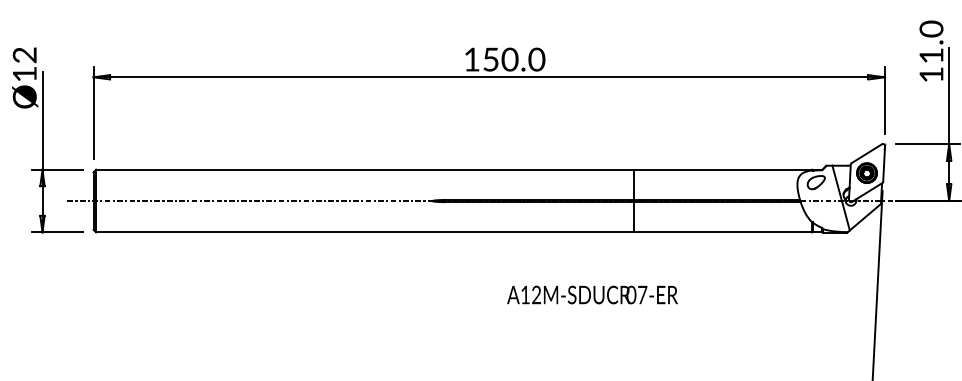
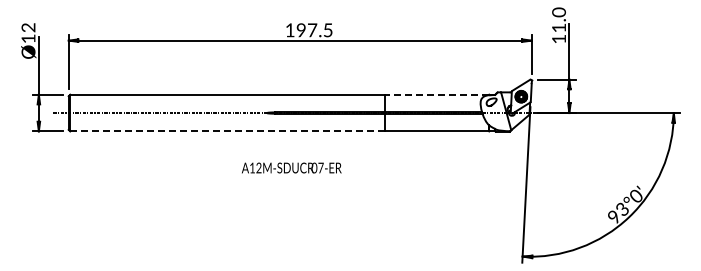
text: (513, 59) -> (314, 30), 150.0 -> 197.5
line: (722, 169) -> (436, 94), solid -> dashed
line: (366, 232) -> (228, 131), solid -> dashed
text: (592, 294) -> (291, 167), moved

